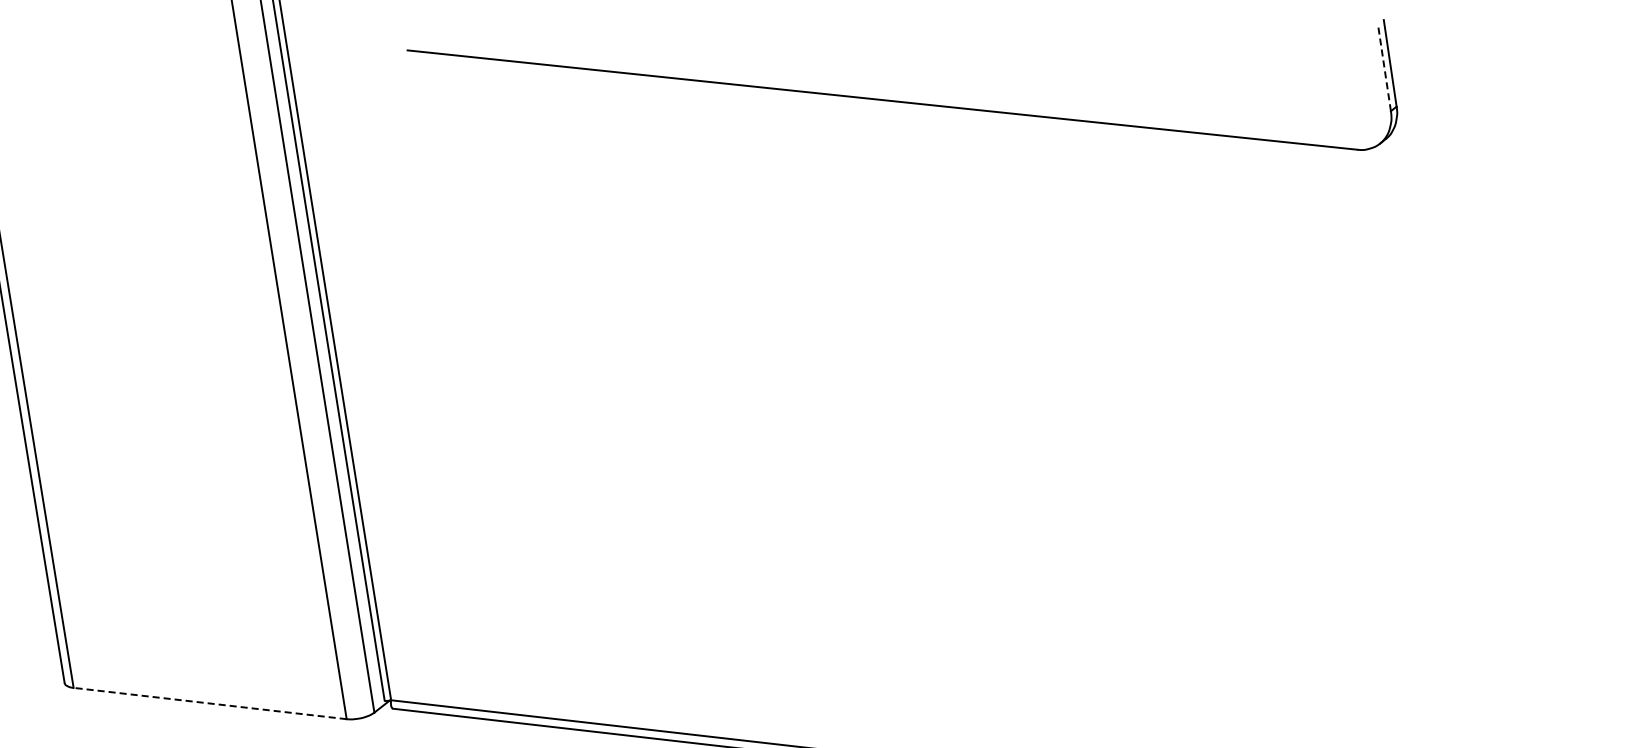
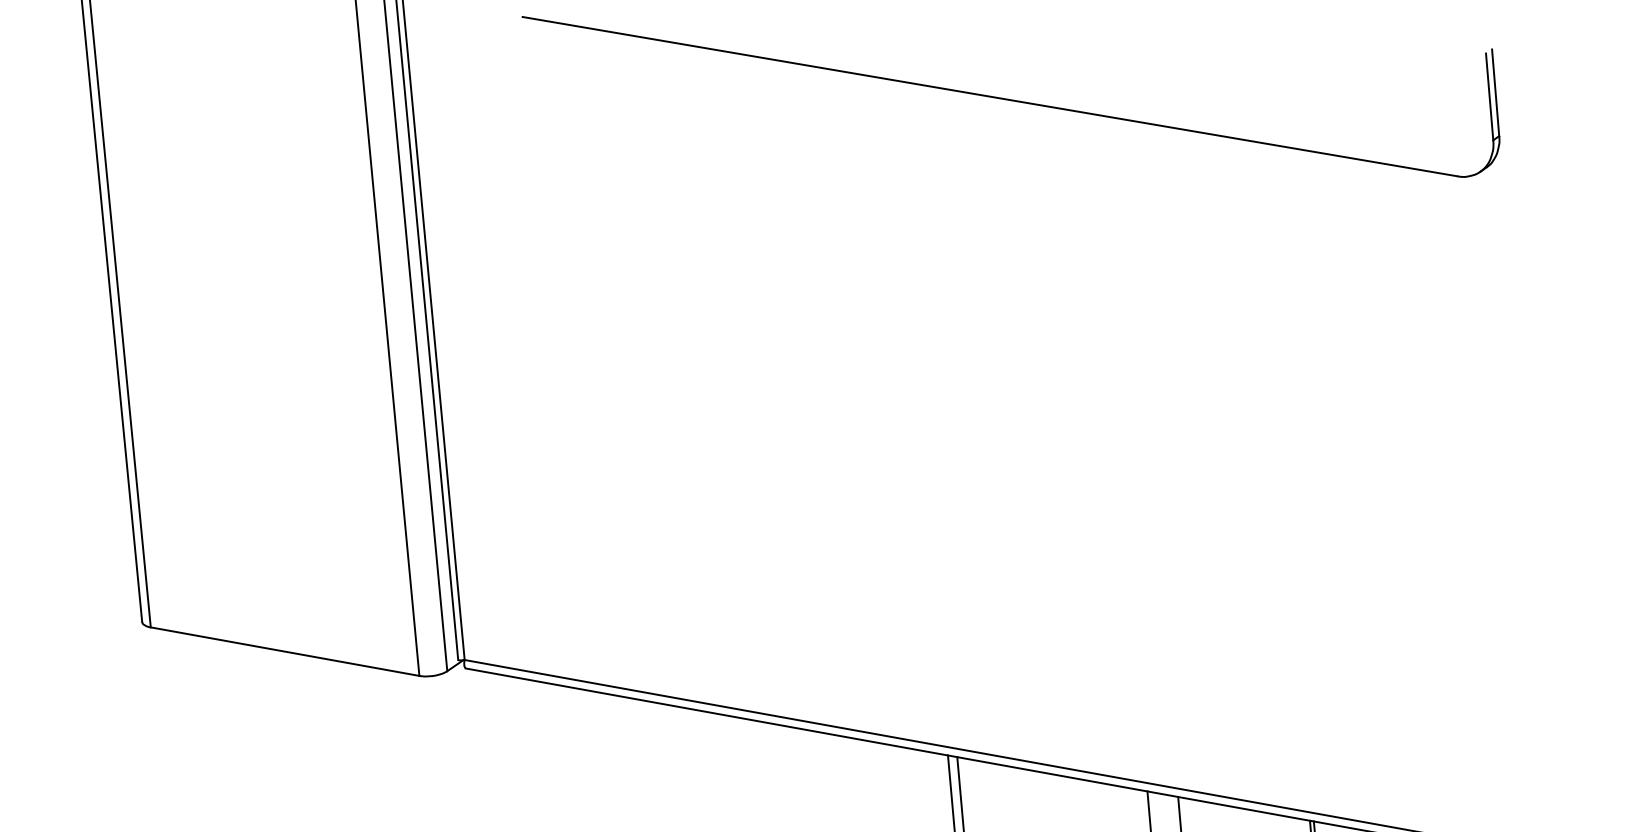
line: (1384, 67) -> (1489, 96), dashed -> solid
line: (209, 703) -> (284, 651), dashed -> solid

